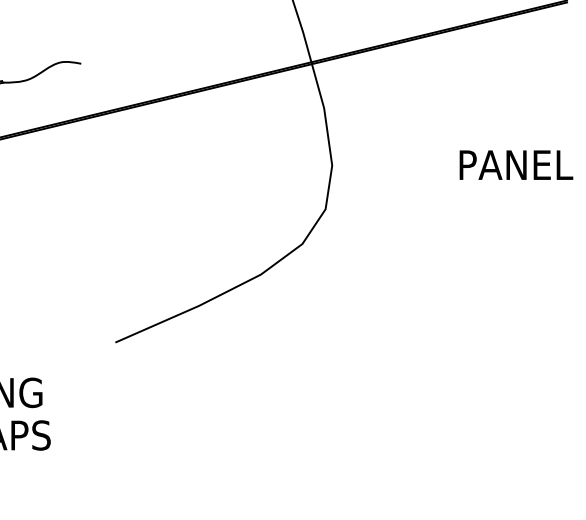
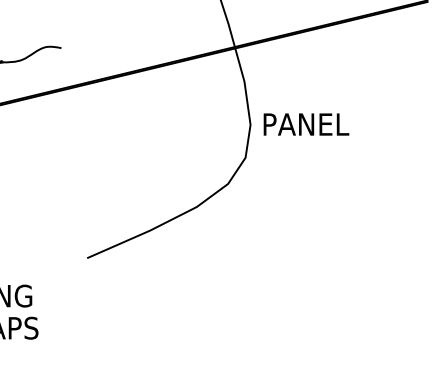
text: (516, 164) -> (306, 124), moved

